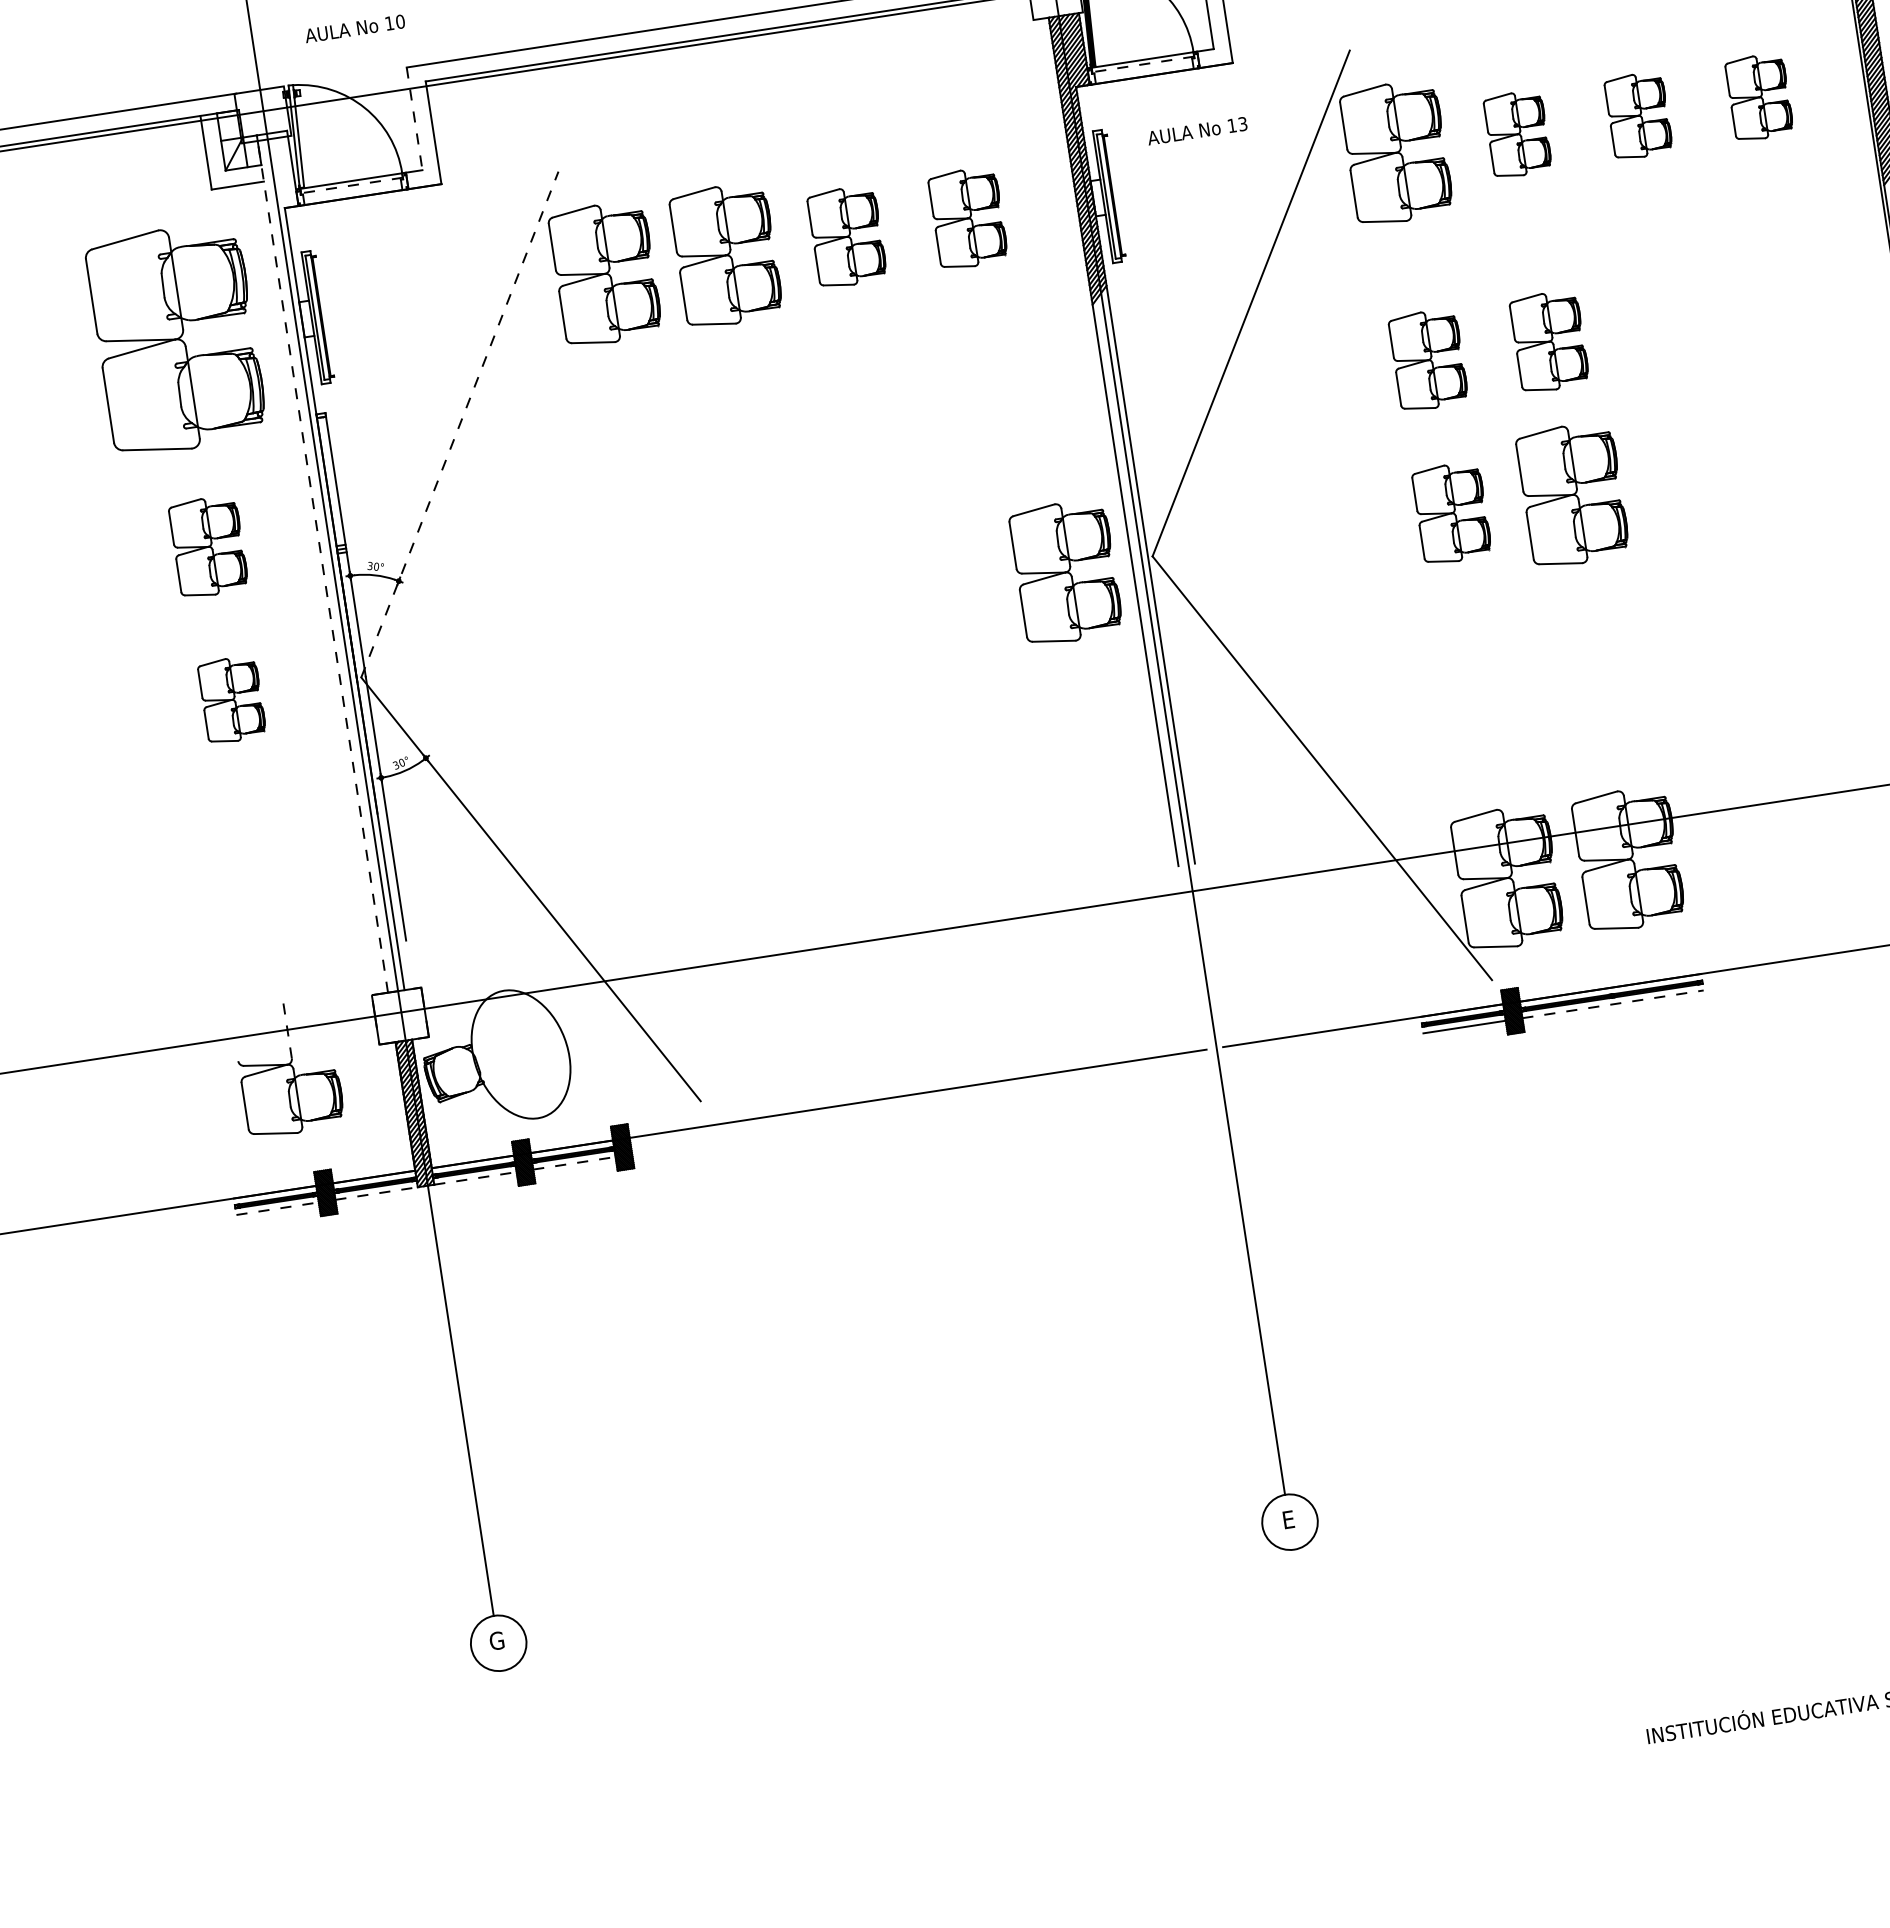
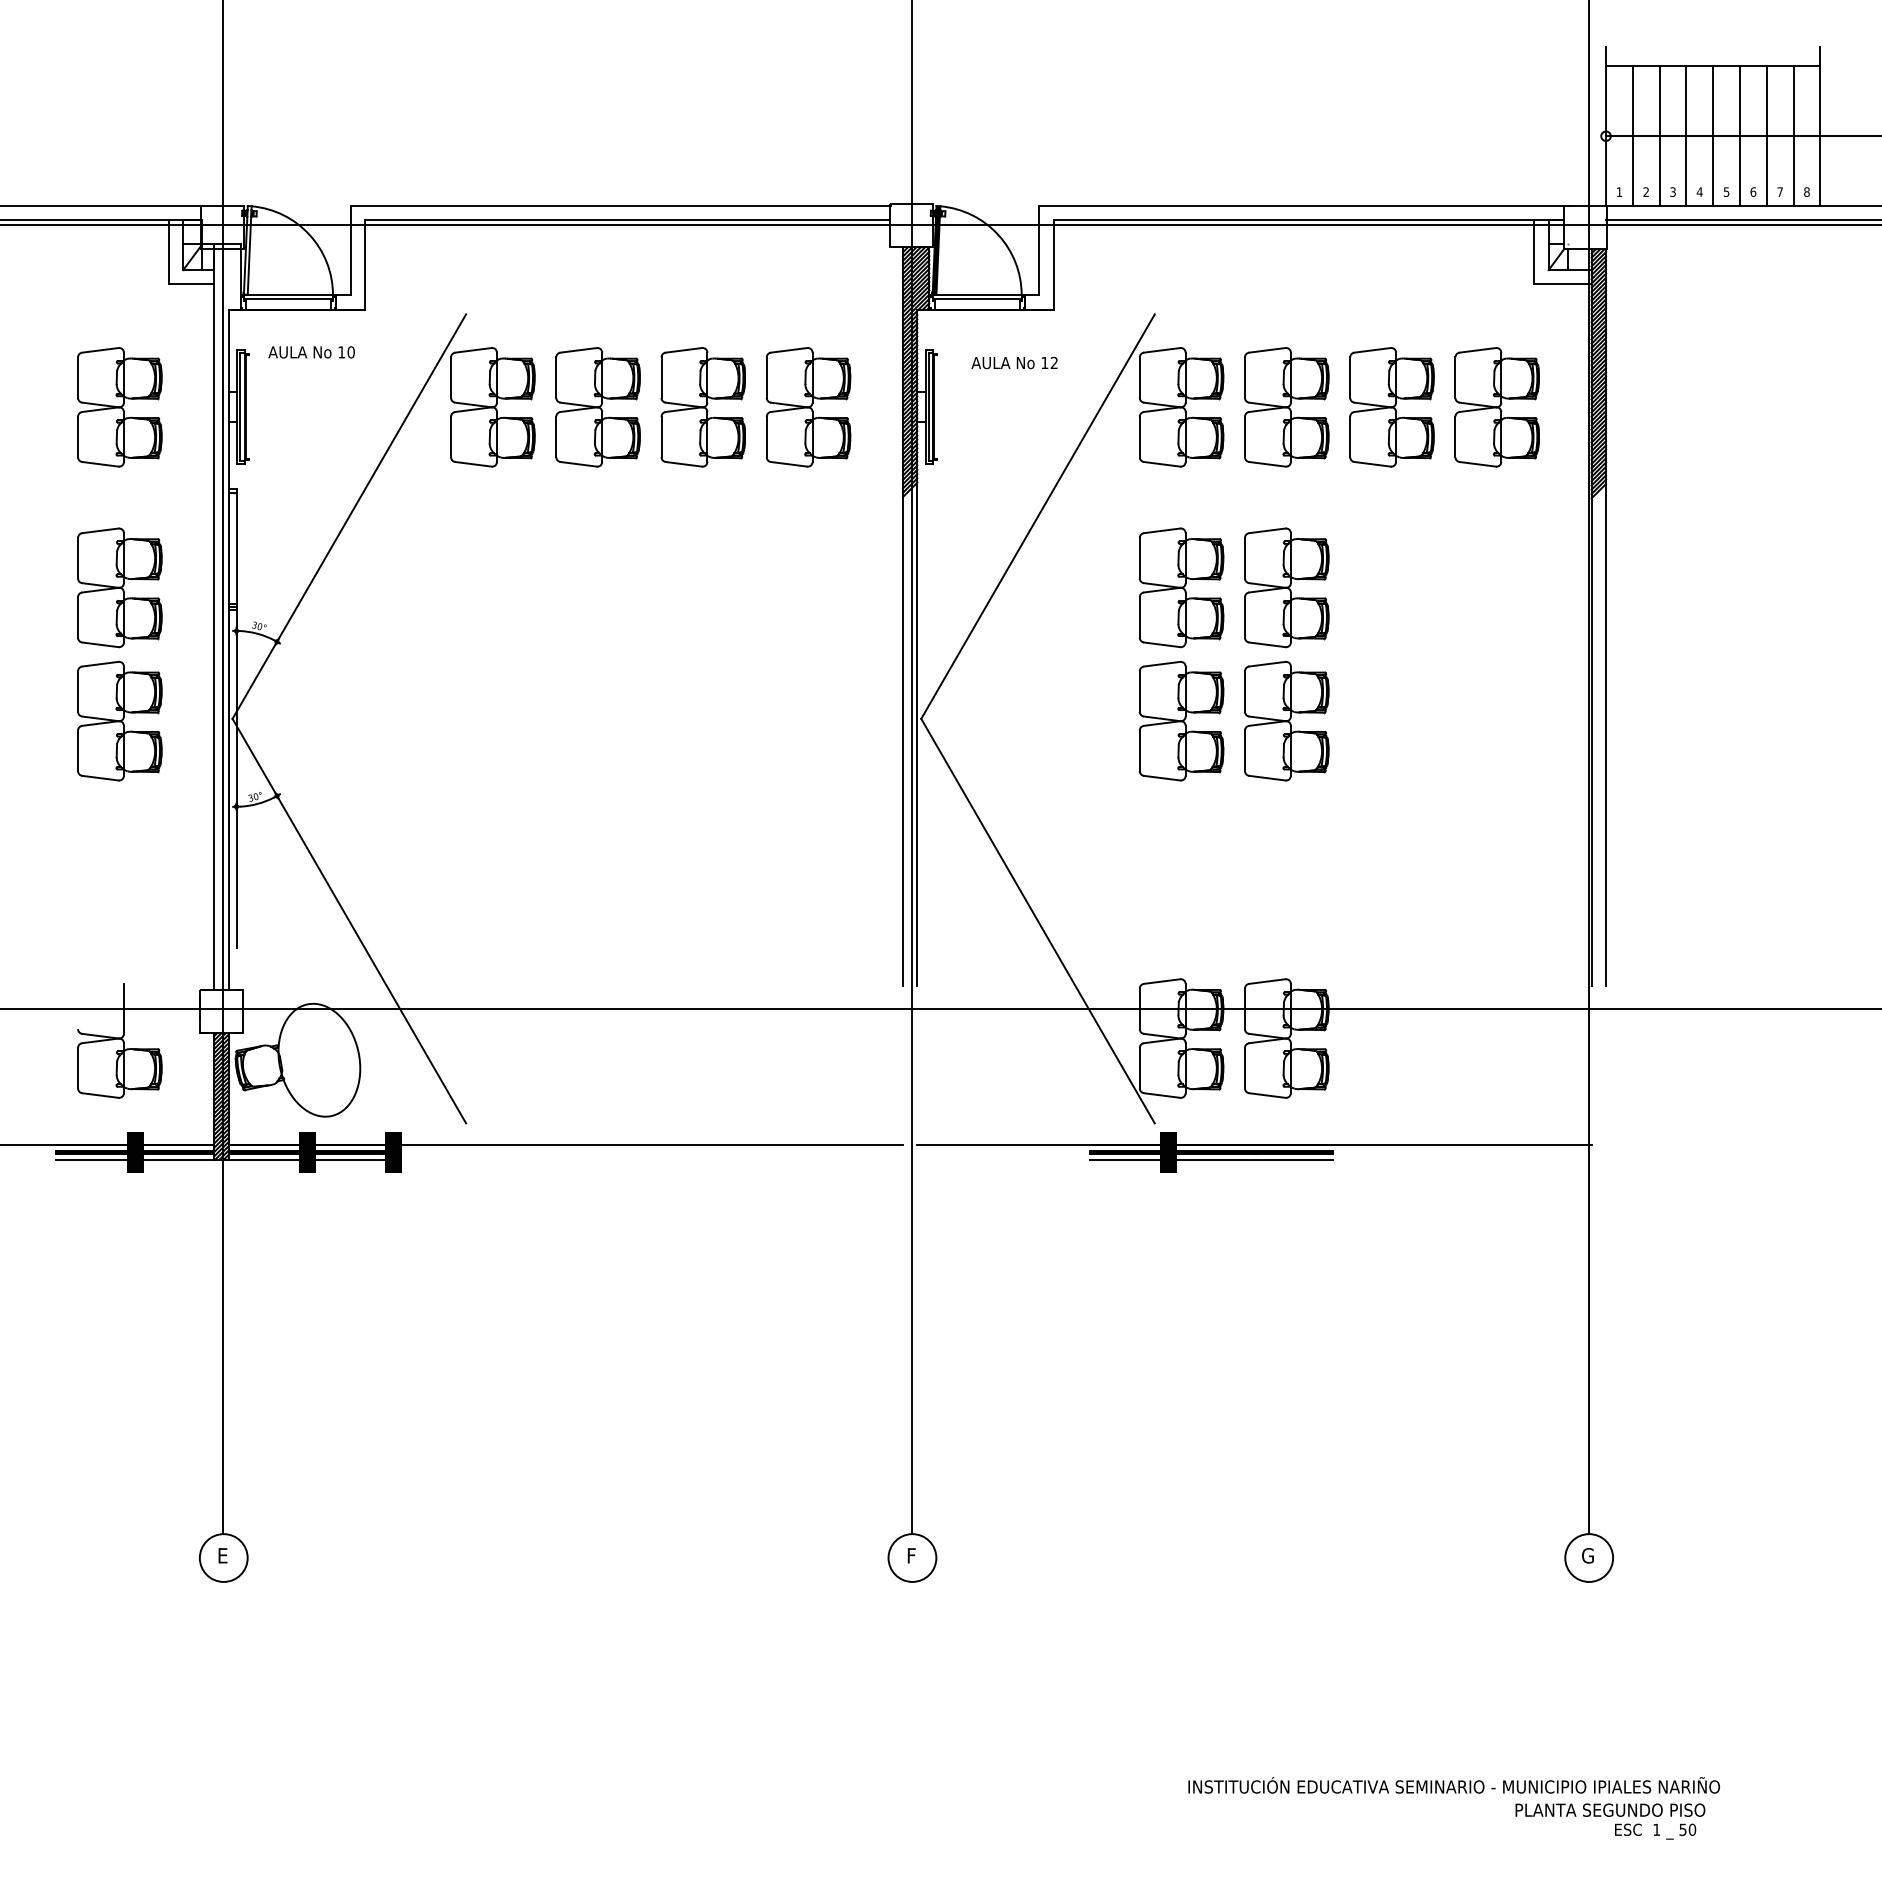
text: (354, 28) -> (311, 352), moved
line: (1142, 64) -> (976, 299), dashed -> solid
part: (1758, 97) -> (1496, 407), size x1.67
part: (1638, 115) -> (1391, 407), size x1.67
line: (414, 118) -> (350, 250), dashed -> solid
text: (1242, 124) -> (1053, 363), 13 -> 12
part: (1517, 134) -> (1286, 407), size x1.67
line: (351, 185) -> (288, 299), dashed -> solid
part: (968, 218) -> (808, 407), size x1.43
part: (846, 237) -> (702, 407), size x1.43
part: (176, 339) -> (119, 407), size x0.62
part: (1549, 341) -> (1286, 587), size x1.43
part: (1428, 359) -> (1181, 587), size x1.43
line: (460, 424) -> (349, 516), dashed -> solid
part: (1451, 512) -> (1181, 720), size x1.43
part: (208, 546) -> (119, 587), size x1.43
line: (322, 563) -> (214, 616), dashed -> solid
part: (1065, 571) -> (845, 720), removed
part: (231, 699) -> (119, 720), size x1.67
line: (1612, 1004) -> (1254, 1159), dashed -> solid
line: (286, 1029) -> (123, 1008), dashed -> solid
line: (574, 1163) -> (350, 1159), dashed -> solid
line: (475, 1178) -> (264, 1159), dashed -> solid
line: (376, 1193) -> (178, 1159), dashed -> solid
line: (277, 1208) -> (92, 1159), dashed -> solid
text: (1288, 1519) -> (911, 1555), E -> F
text: (496, 1640) -> (222, 1555), G -> E

